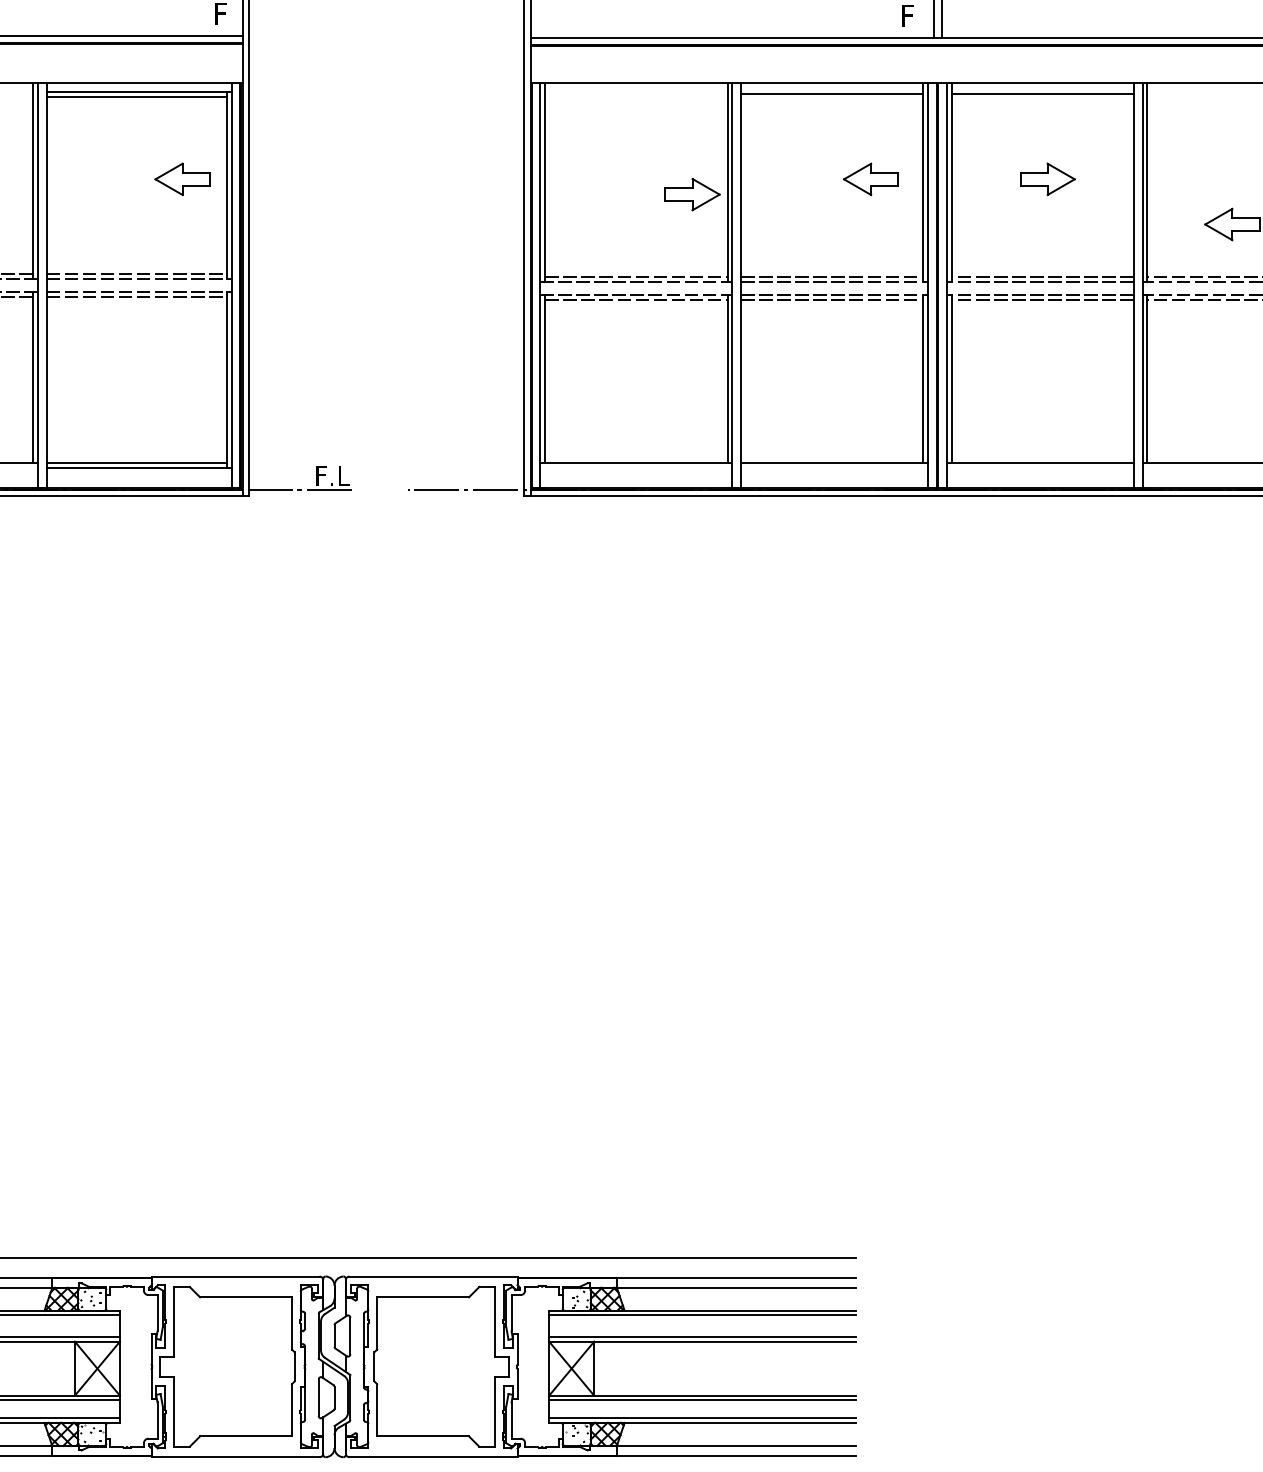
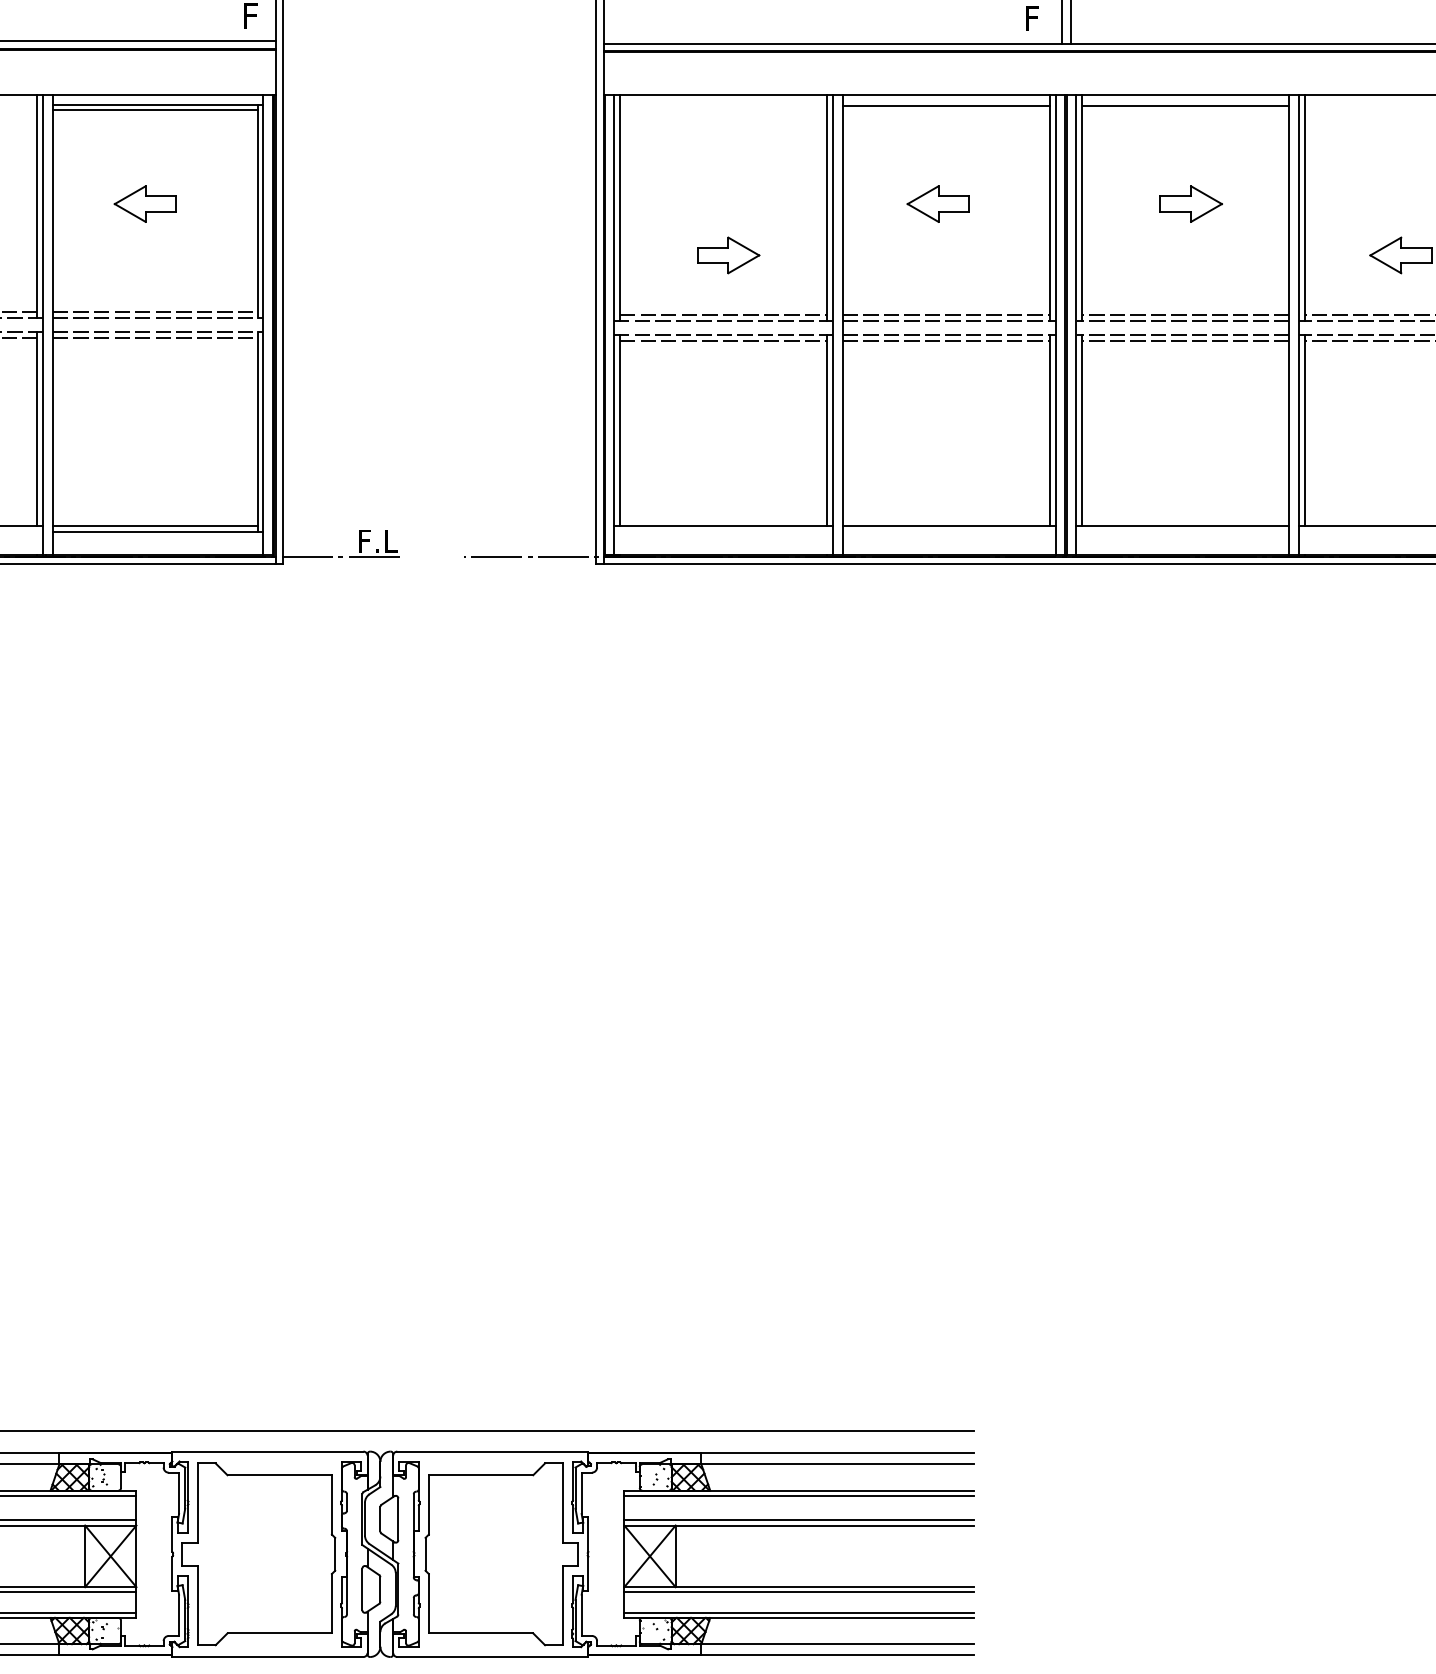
part: (181, 178) -> (144, 203), moved
part: (870, 178) -> (937, 203), moved
part: (692, 194) -> (728, 255), moved

